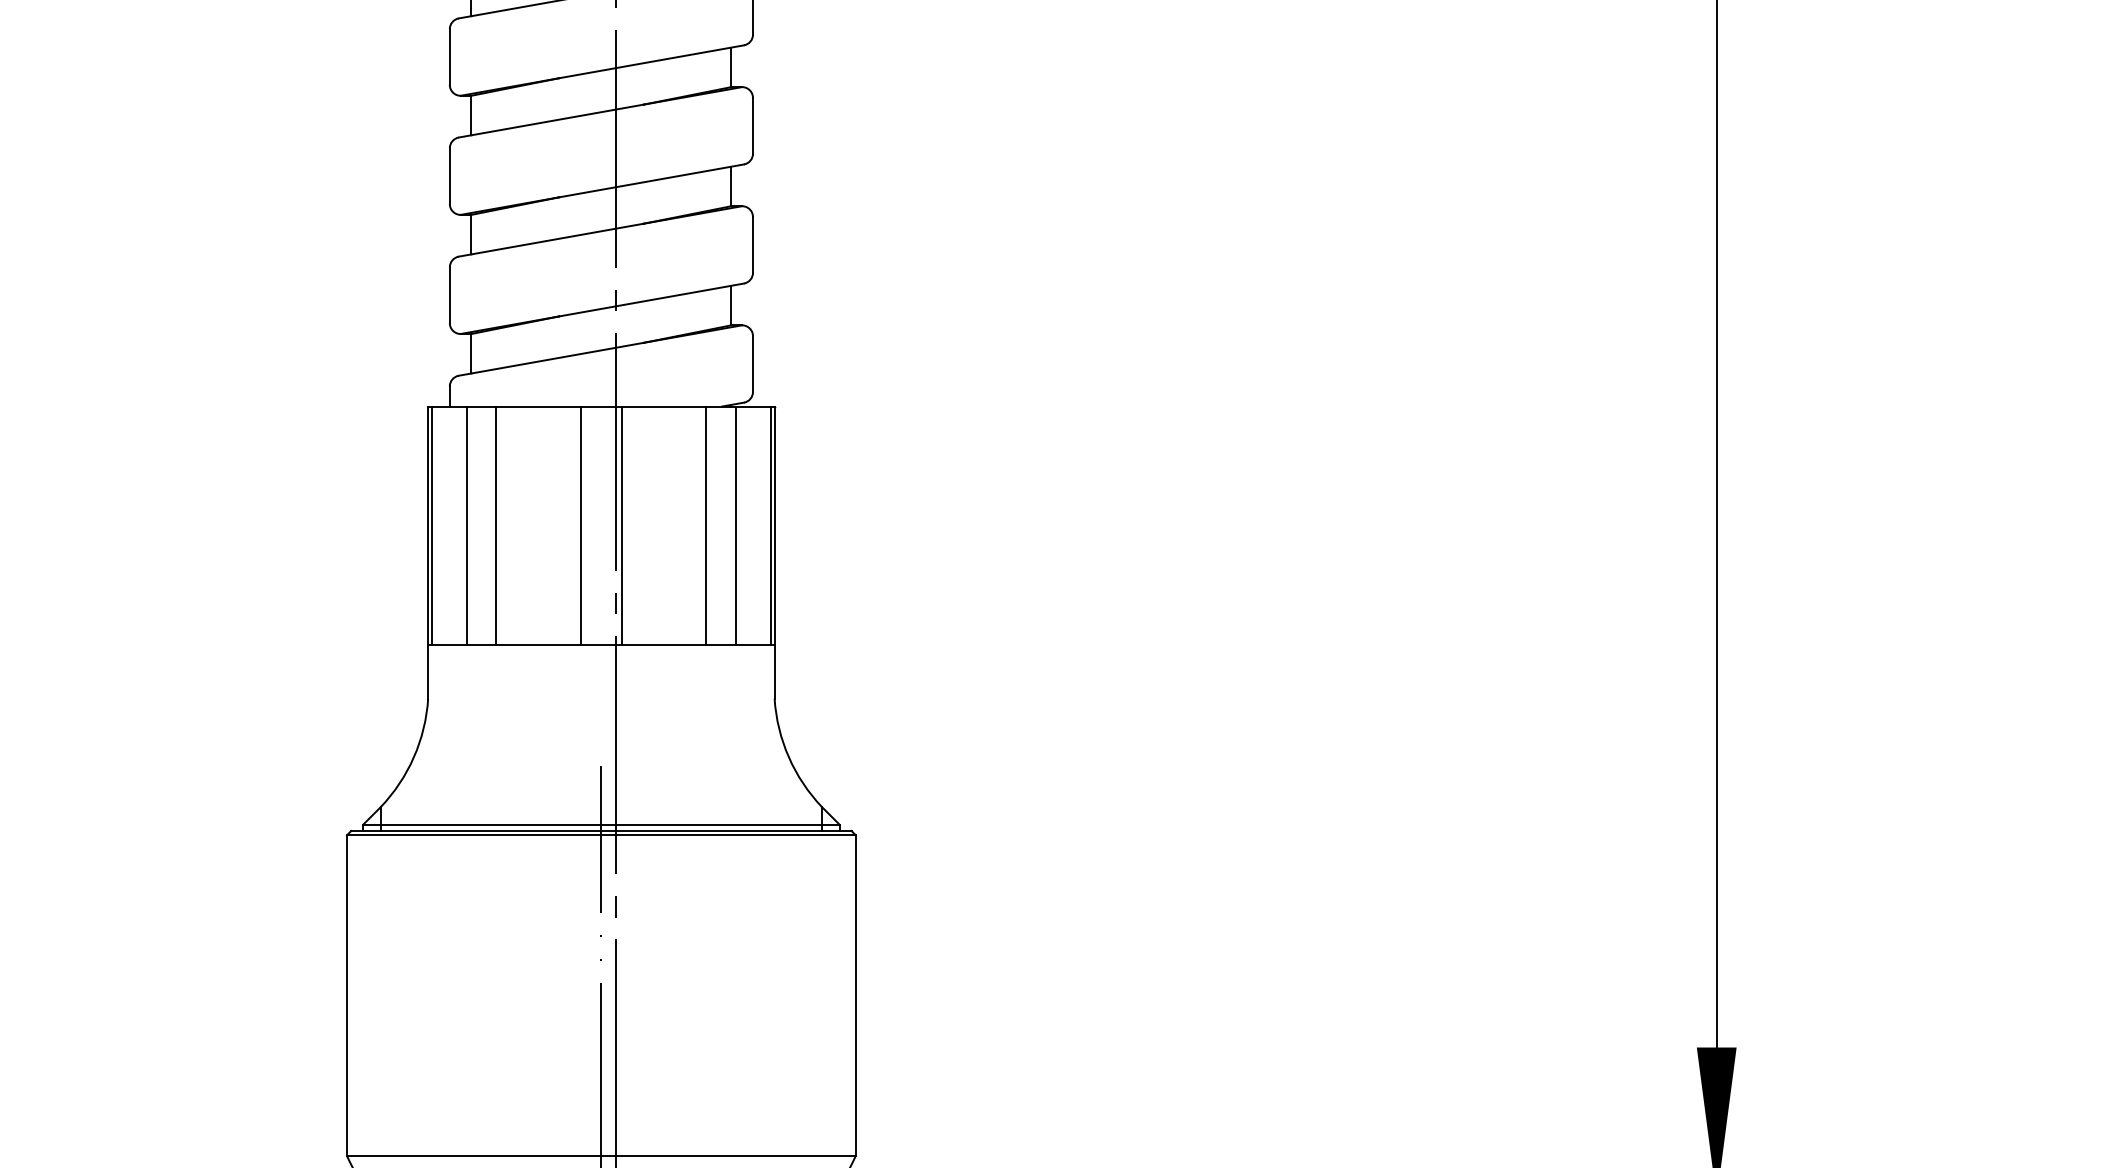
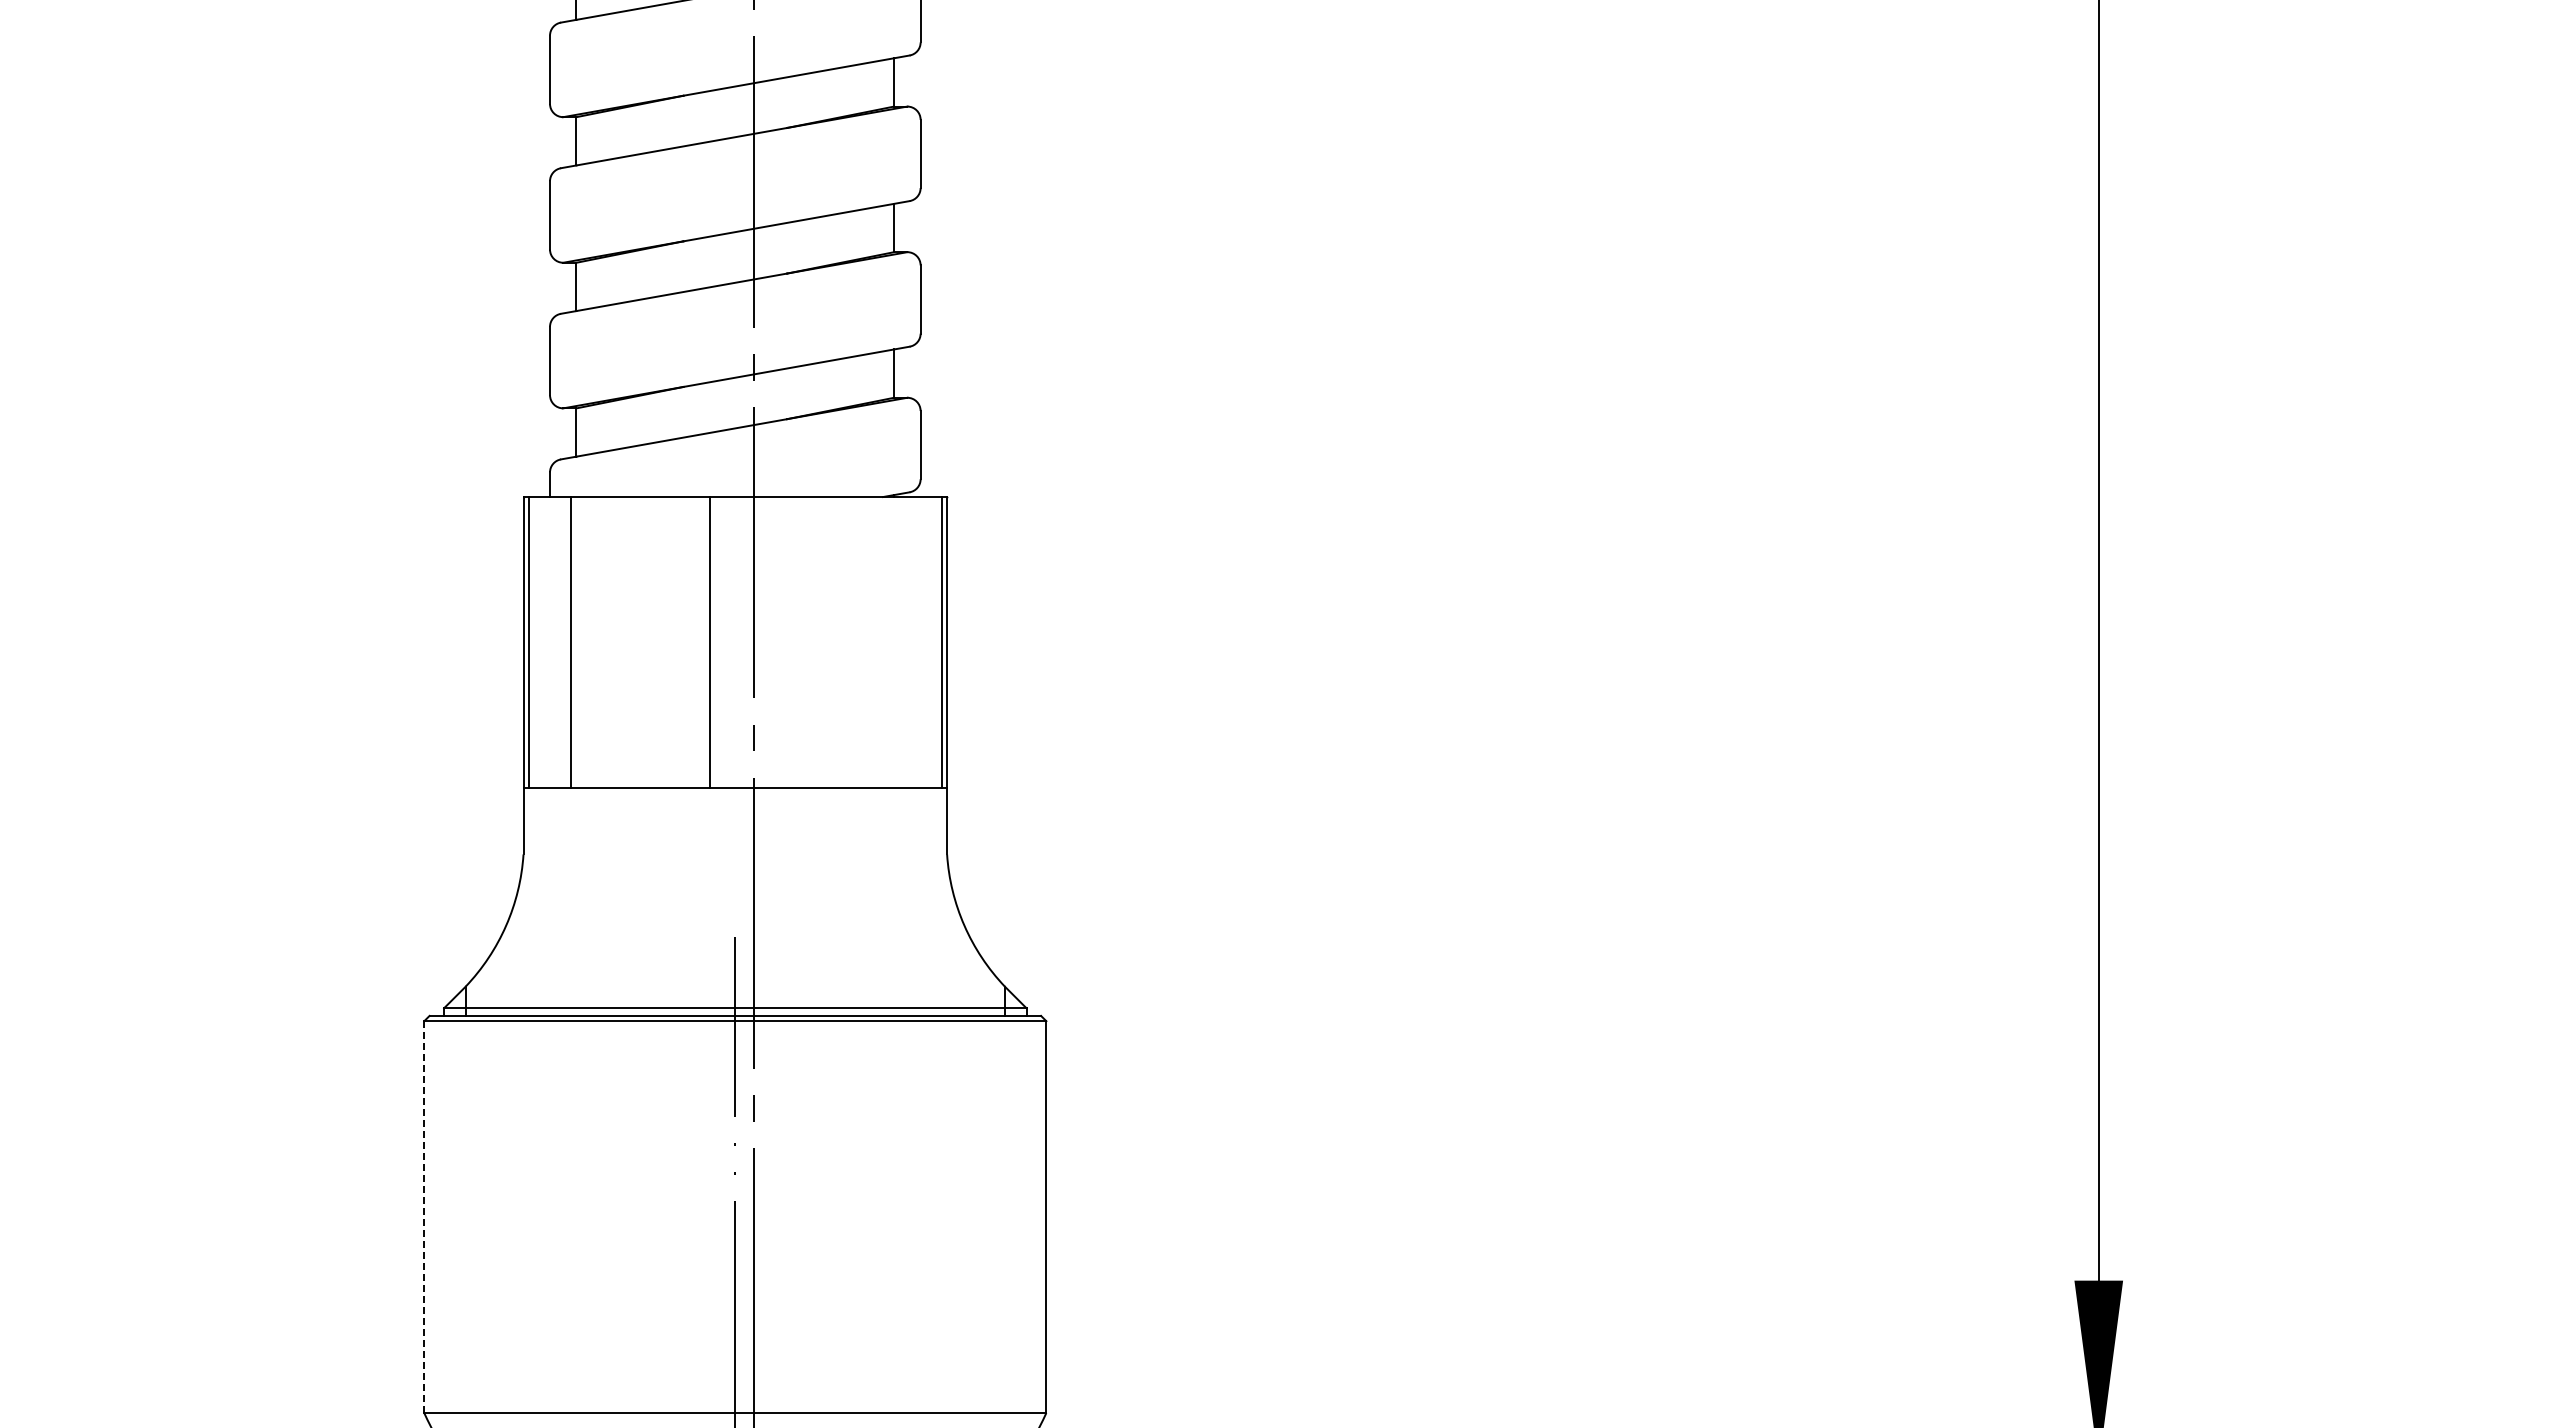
line: (496, 525) -> (607, 642), removed
line: (622, 525) -> (760, 642), removed
line: (706, 525) -> (863, 642), removed
line: (735, 525) -> (899, 642), removed
line: (347, 995) -> (424, 1217), solid -> dashed

